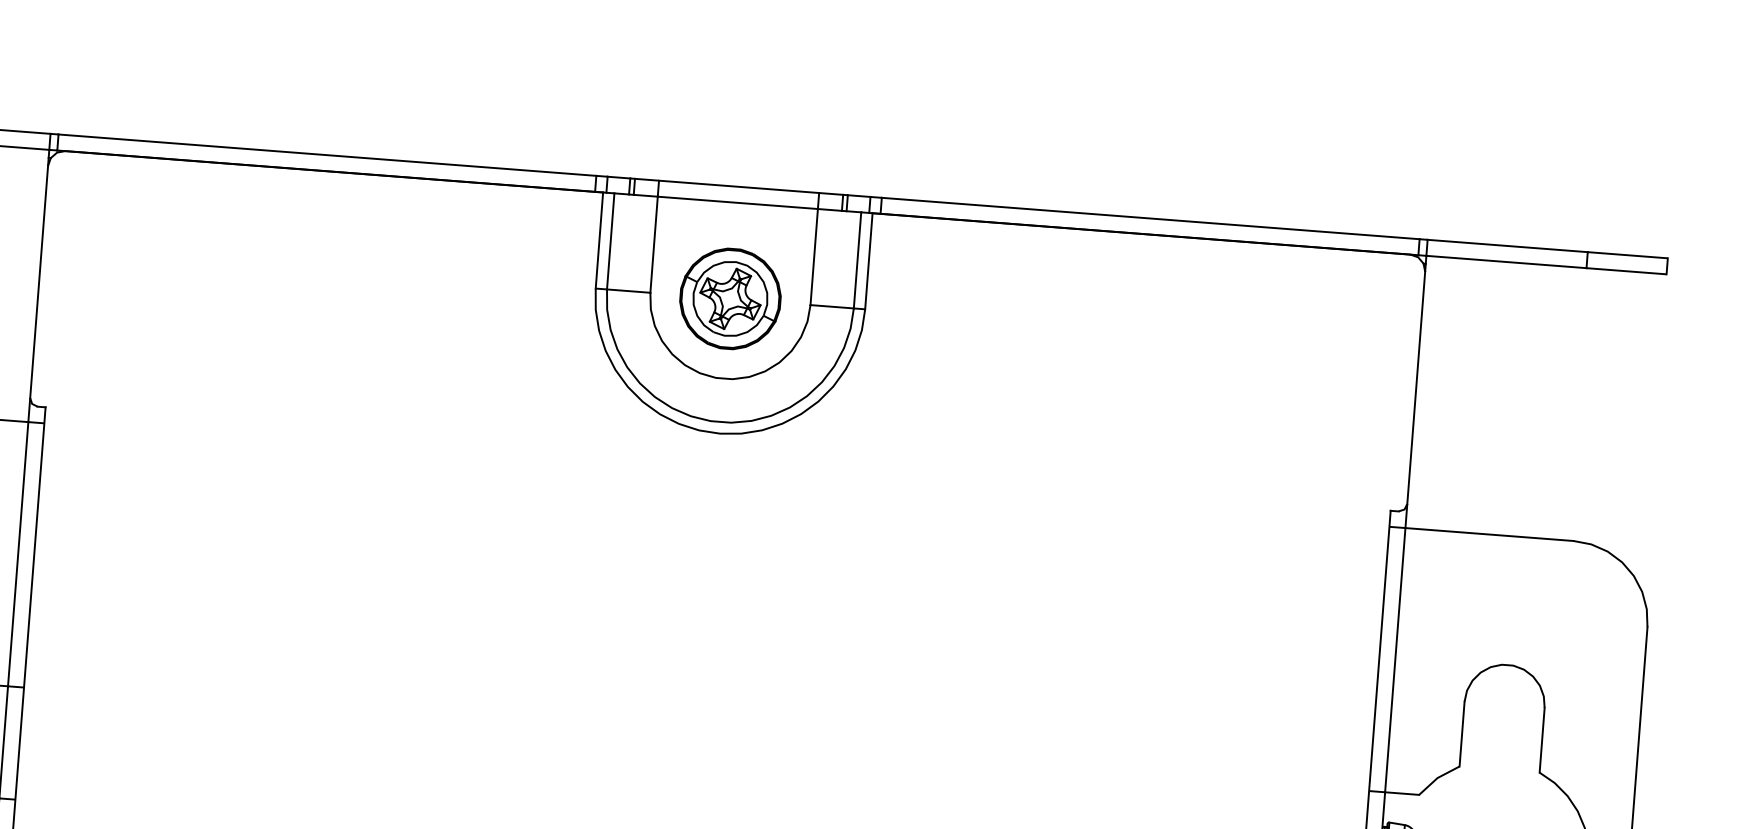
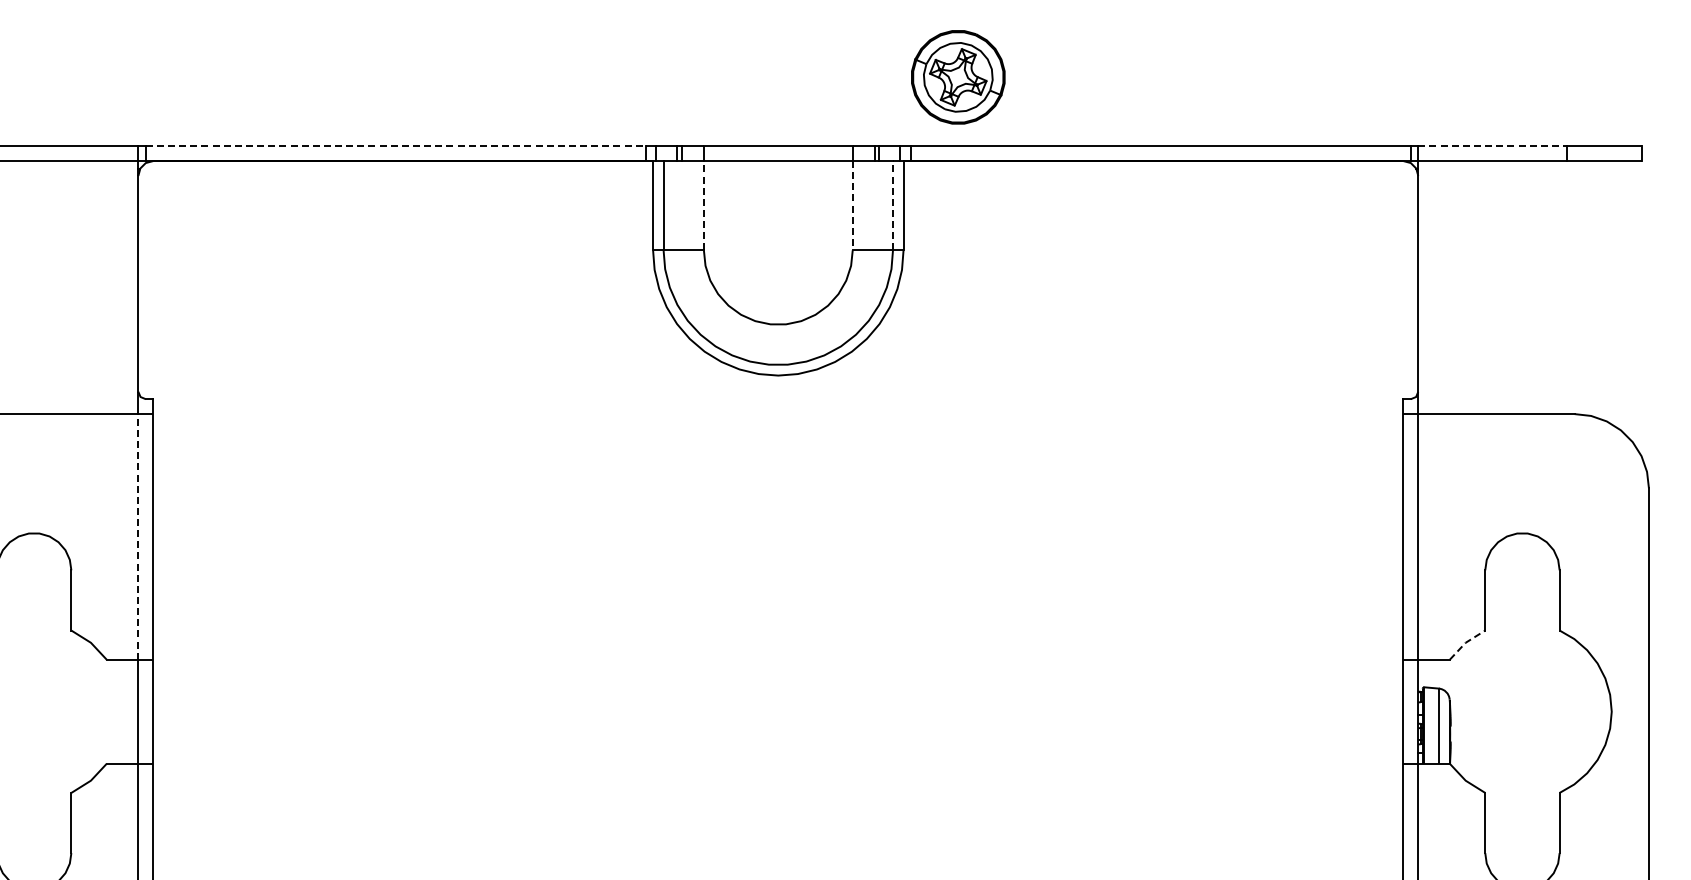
line: (327, 155) -> (395, 146), solid -> dashed
line: (653, 244) -> (703, 205), solid -> dashed
line: (1508, 246) -> (1493, 146), solid -> dashed
line: (813, 256) -> (852, 205), solid -> dashed
line: (858, 260) -> (893, 205), solid -> dashed
part: (730, 299) -> (958, 77), moved
line: (18, 553) -> (138, 536), solid -> dashed
line: (1437, 777) -> (1465, 642), solid -> dashed

